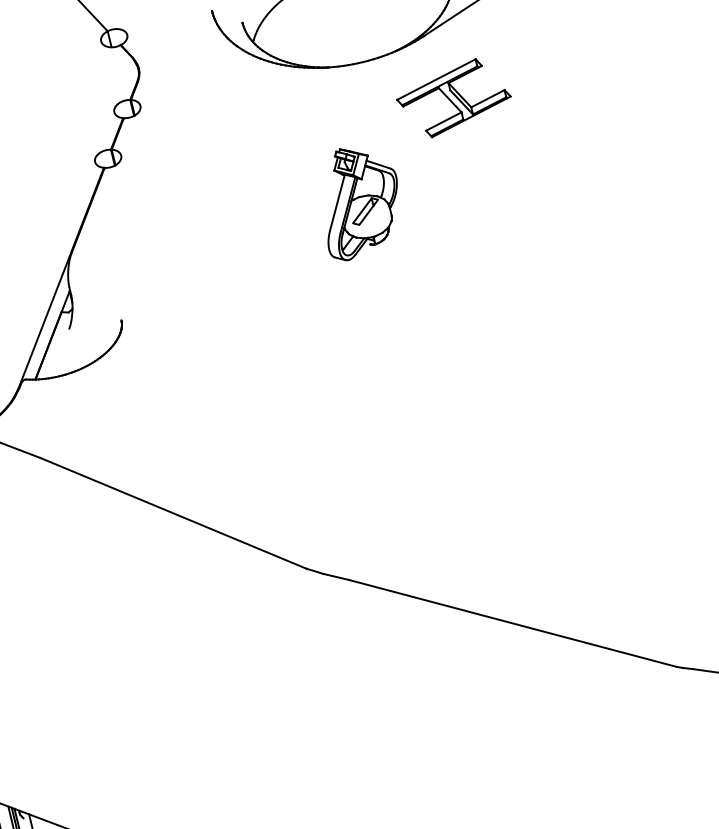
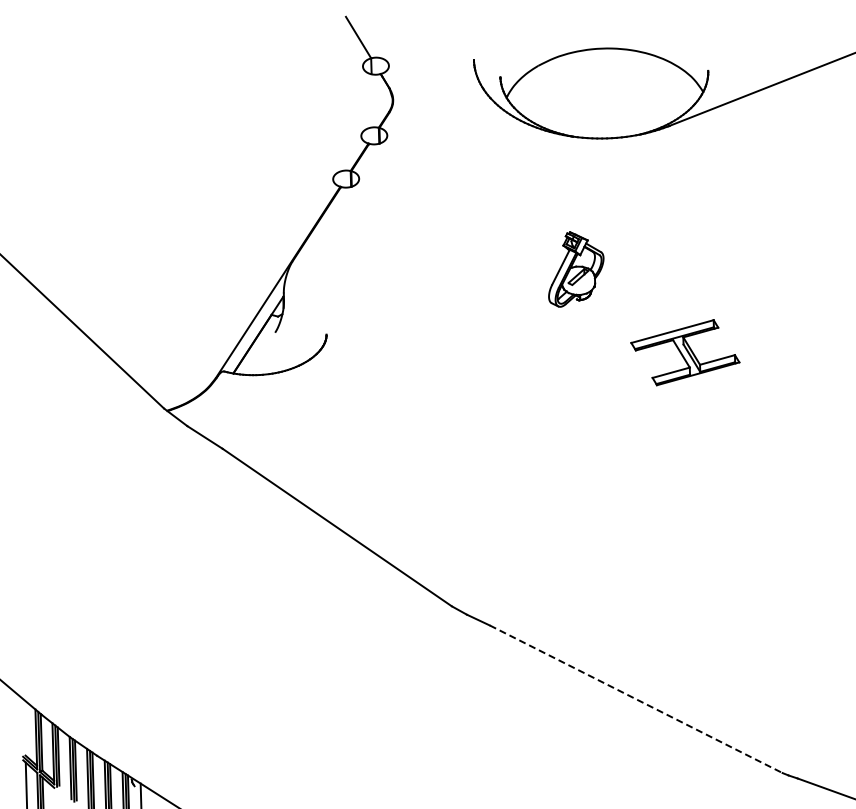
part: (453, 97) -> (685, 352), moved
part: (360, 201) -> (576, 269), size x0.7
line: (512, 623) -> (636, 699), solid -> dashed

